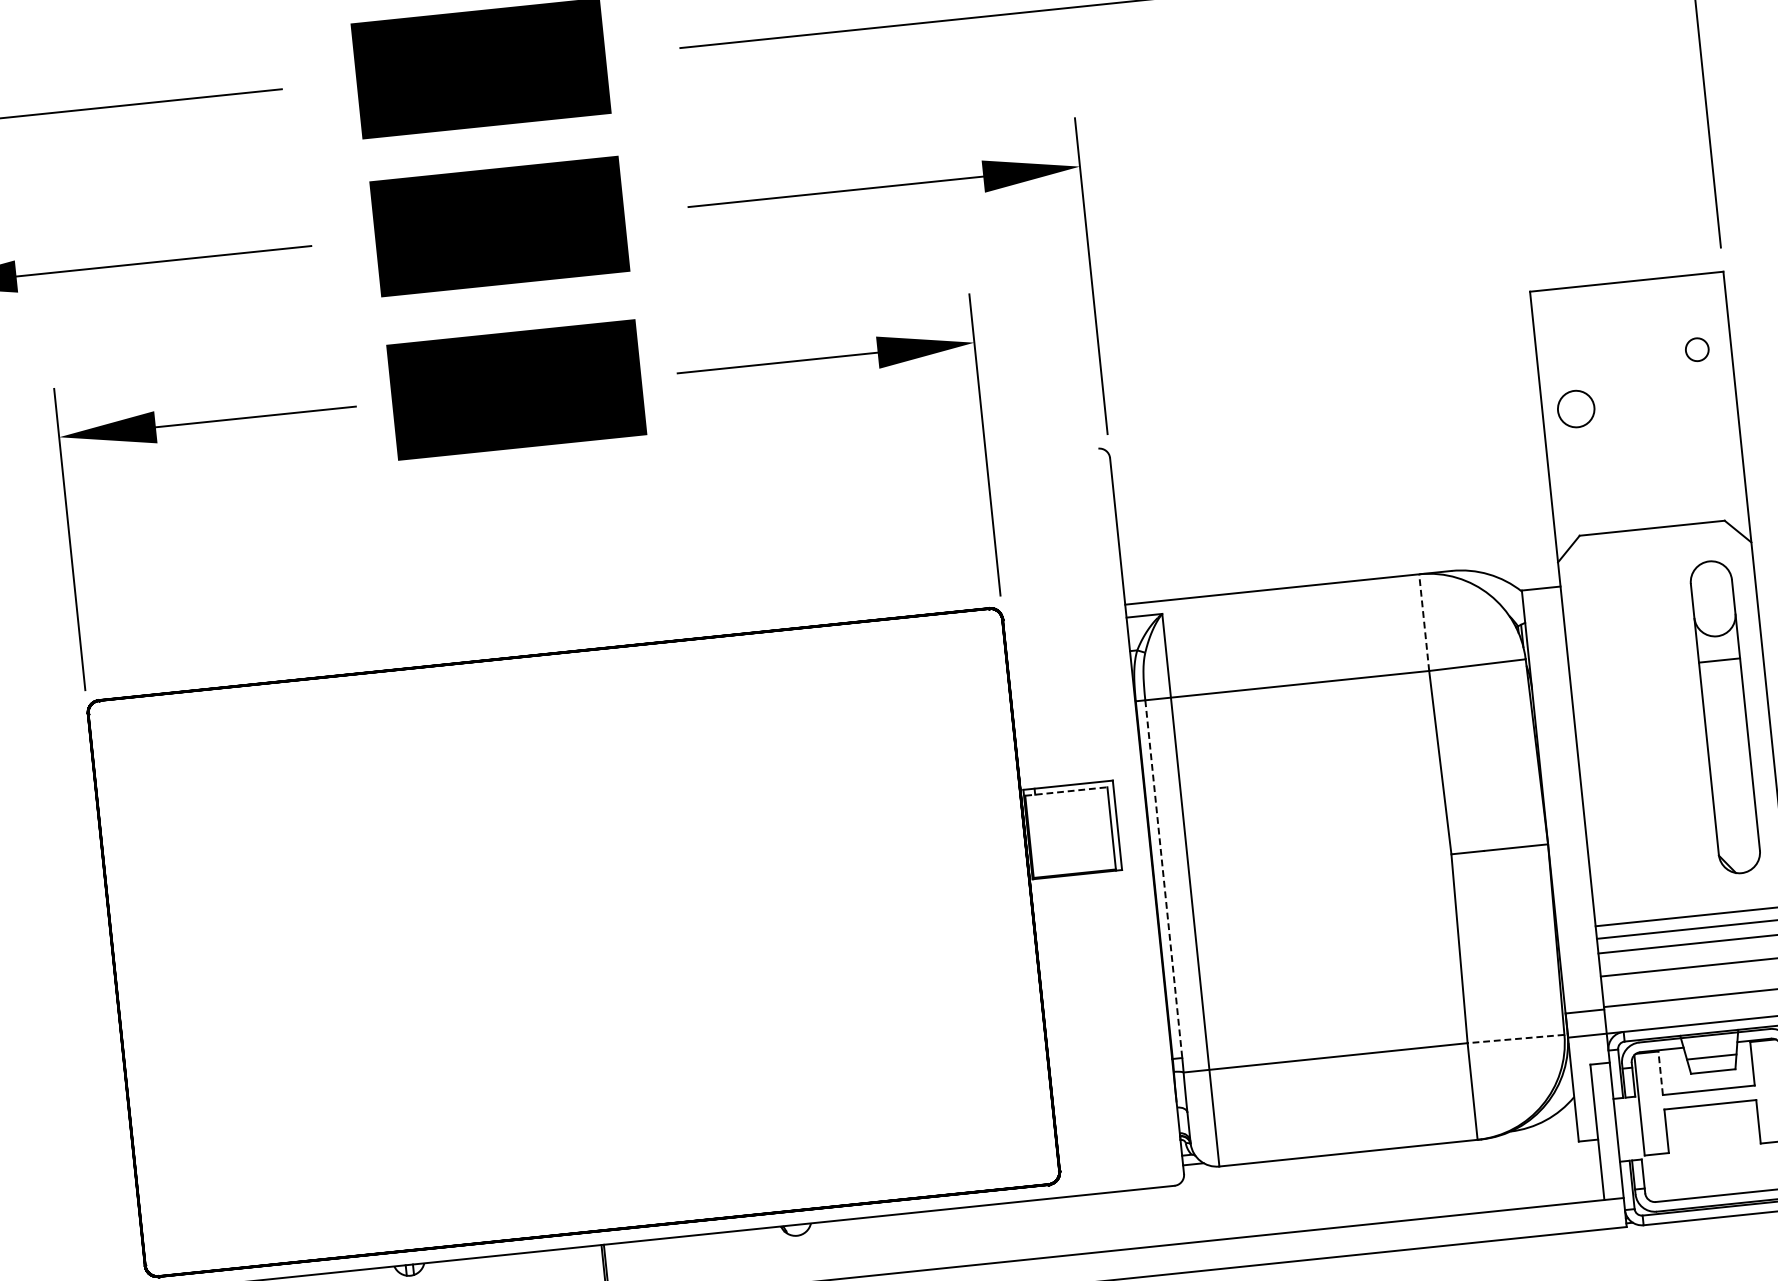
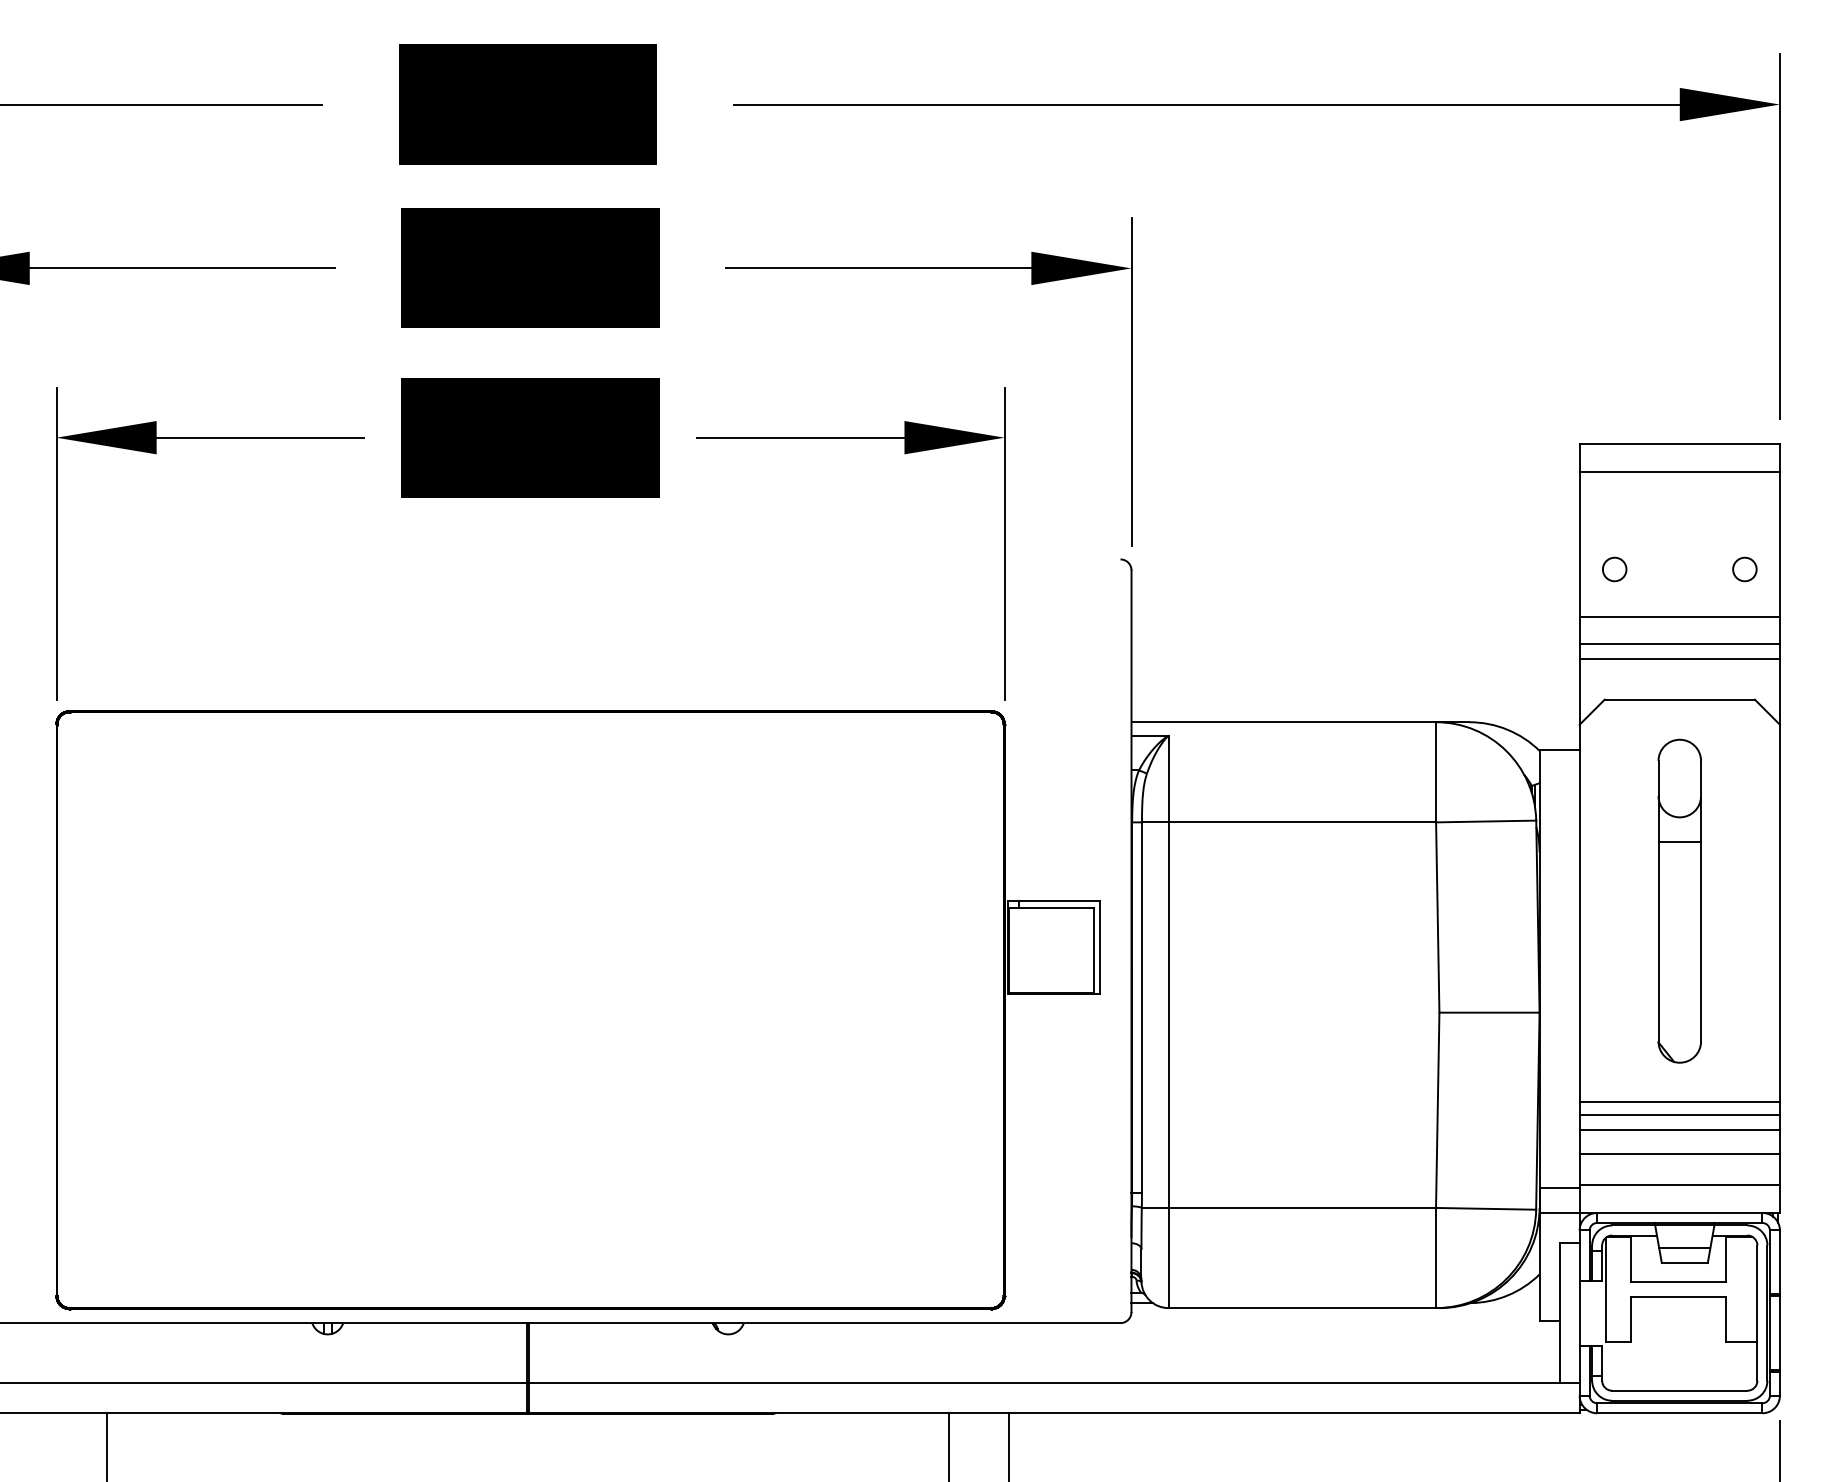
line: (1629, 308) -> (1679, 471), added
circle: (1696, 349) -> (1744, 569), moved
circle: (1576, 409) -> (1614, 569), size x0.62
line: (1643, 448) -> (1679, 617), added
line: (1646, 474) -> (1679, 644), added
line: (1647, 488) -> (1679, 658), added
line: (1424, 621) -> (1436, 771), dashed -> solid
part: (1725, 716) -> (1679, 900), moved
line: (1066, 791) -> (1051, 907), dashed -> solid
line: (1163, 880) -> (1141, 1008), dashed -> solid
line: (1515, 1038) -> (1485, 1208), dashed -> solid
line: (1660, 1073) -> (1630, 1259), dashed -> solid

